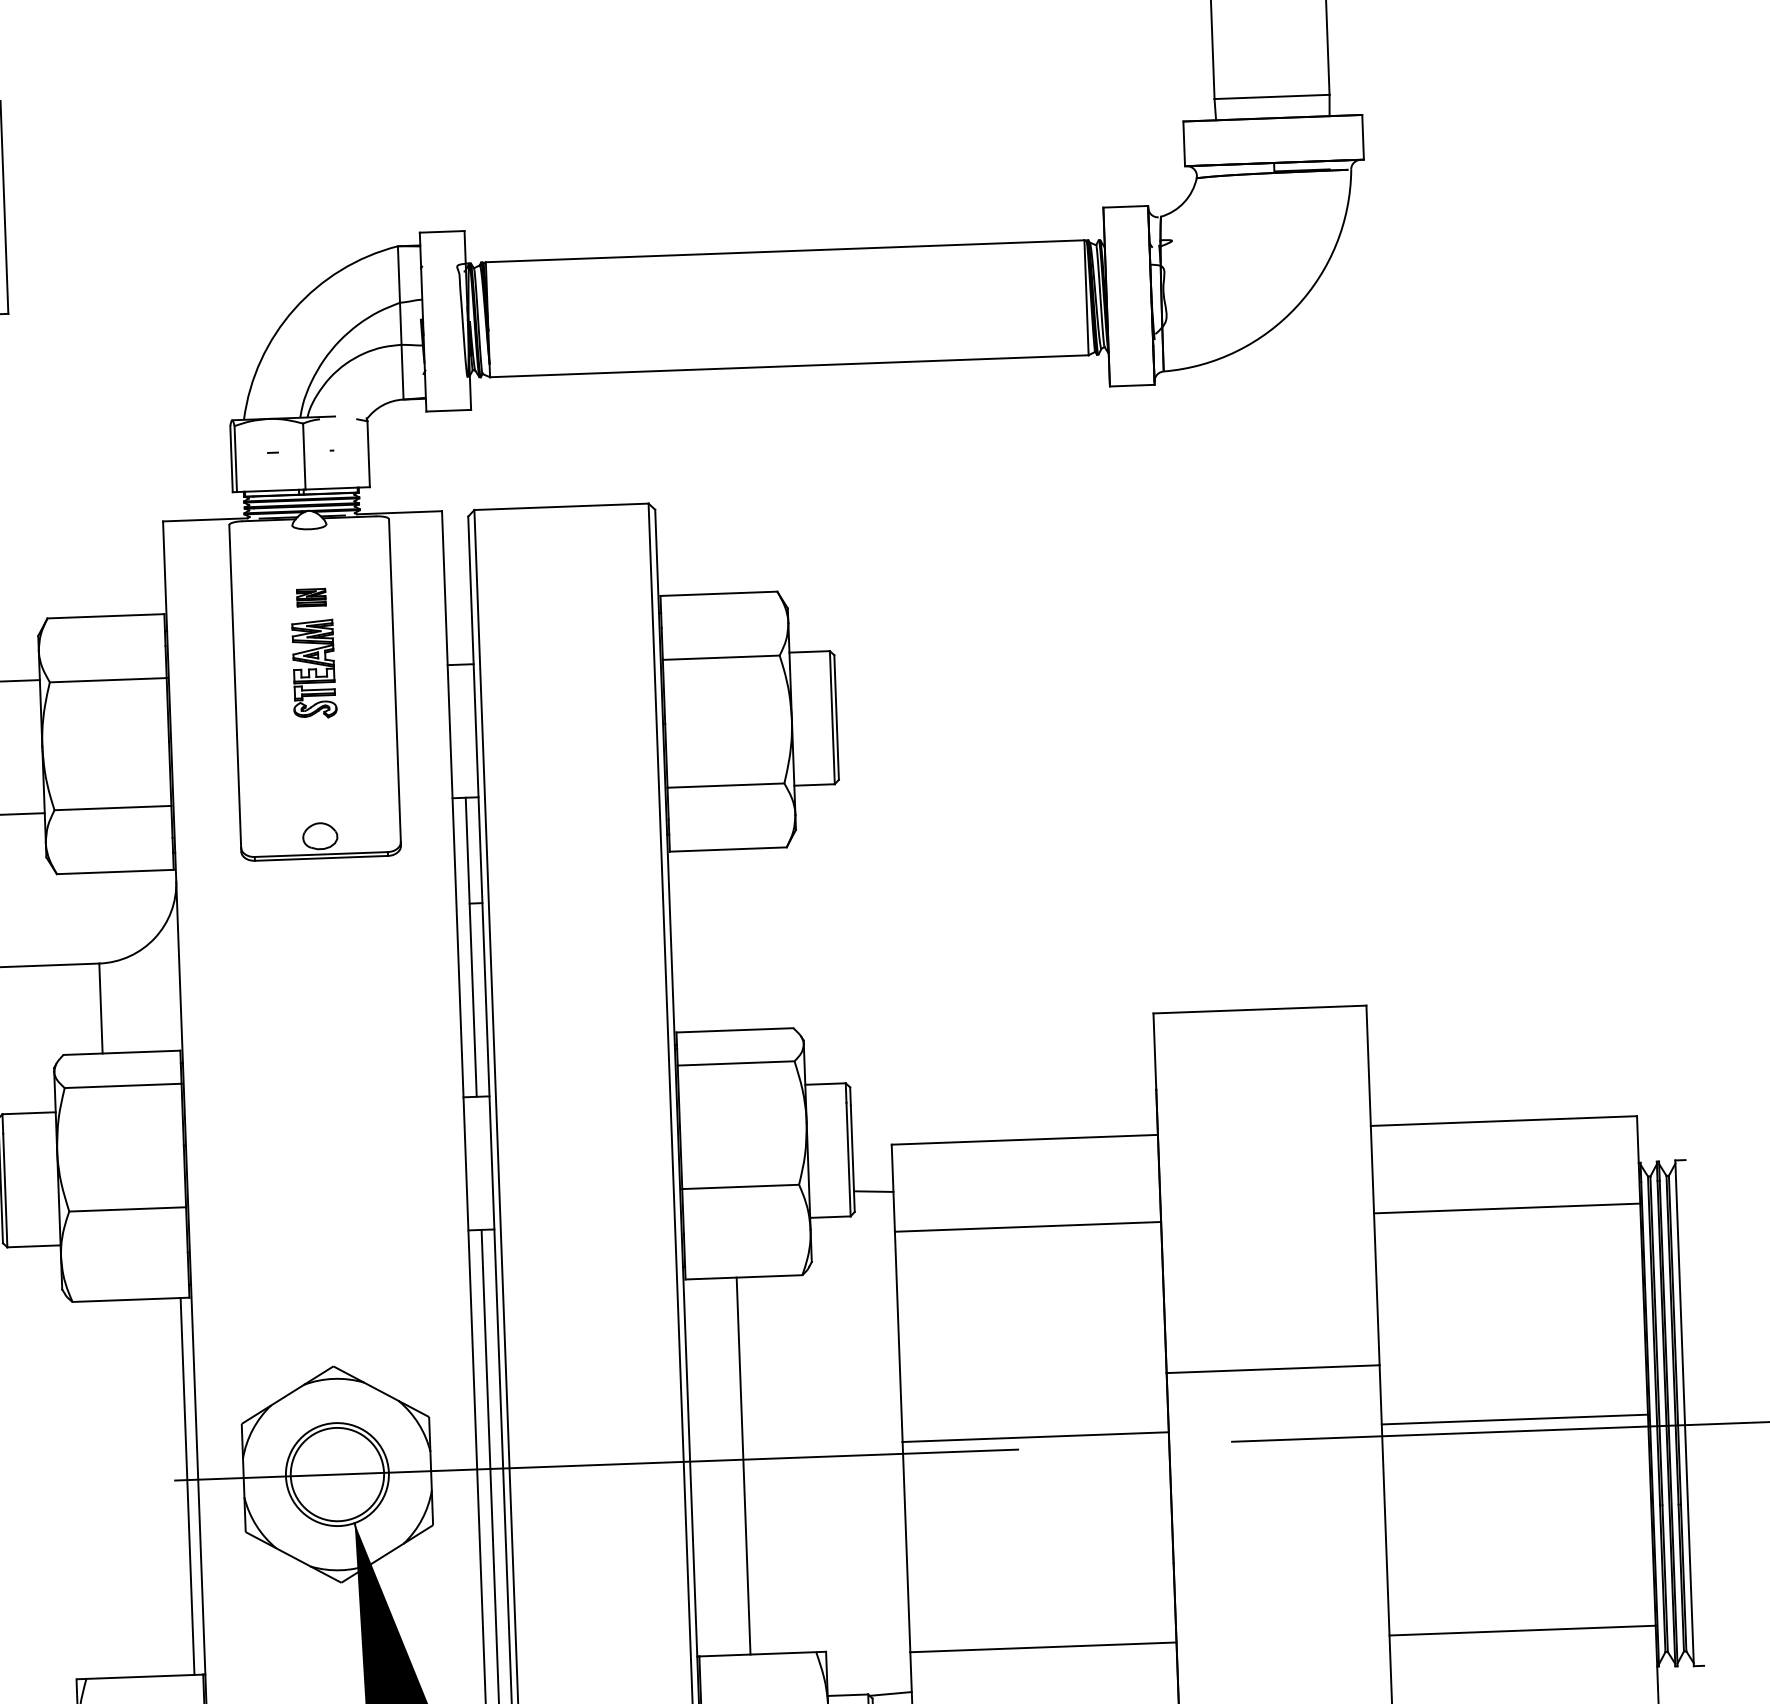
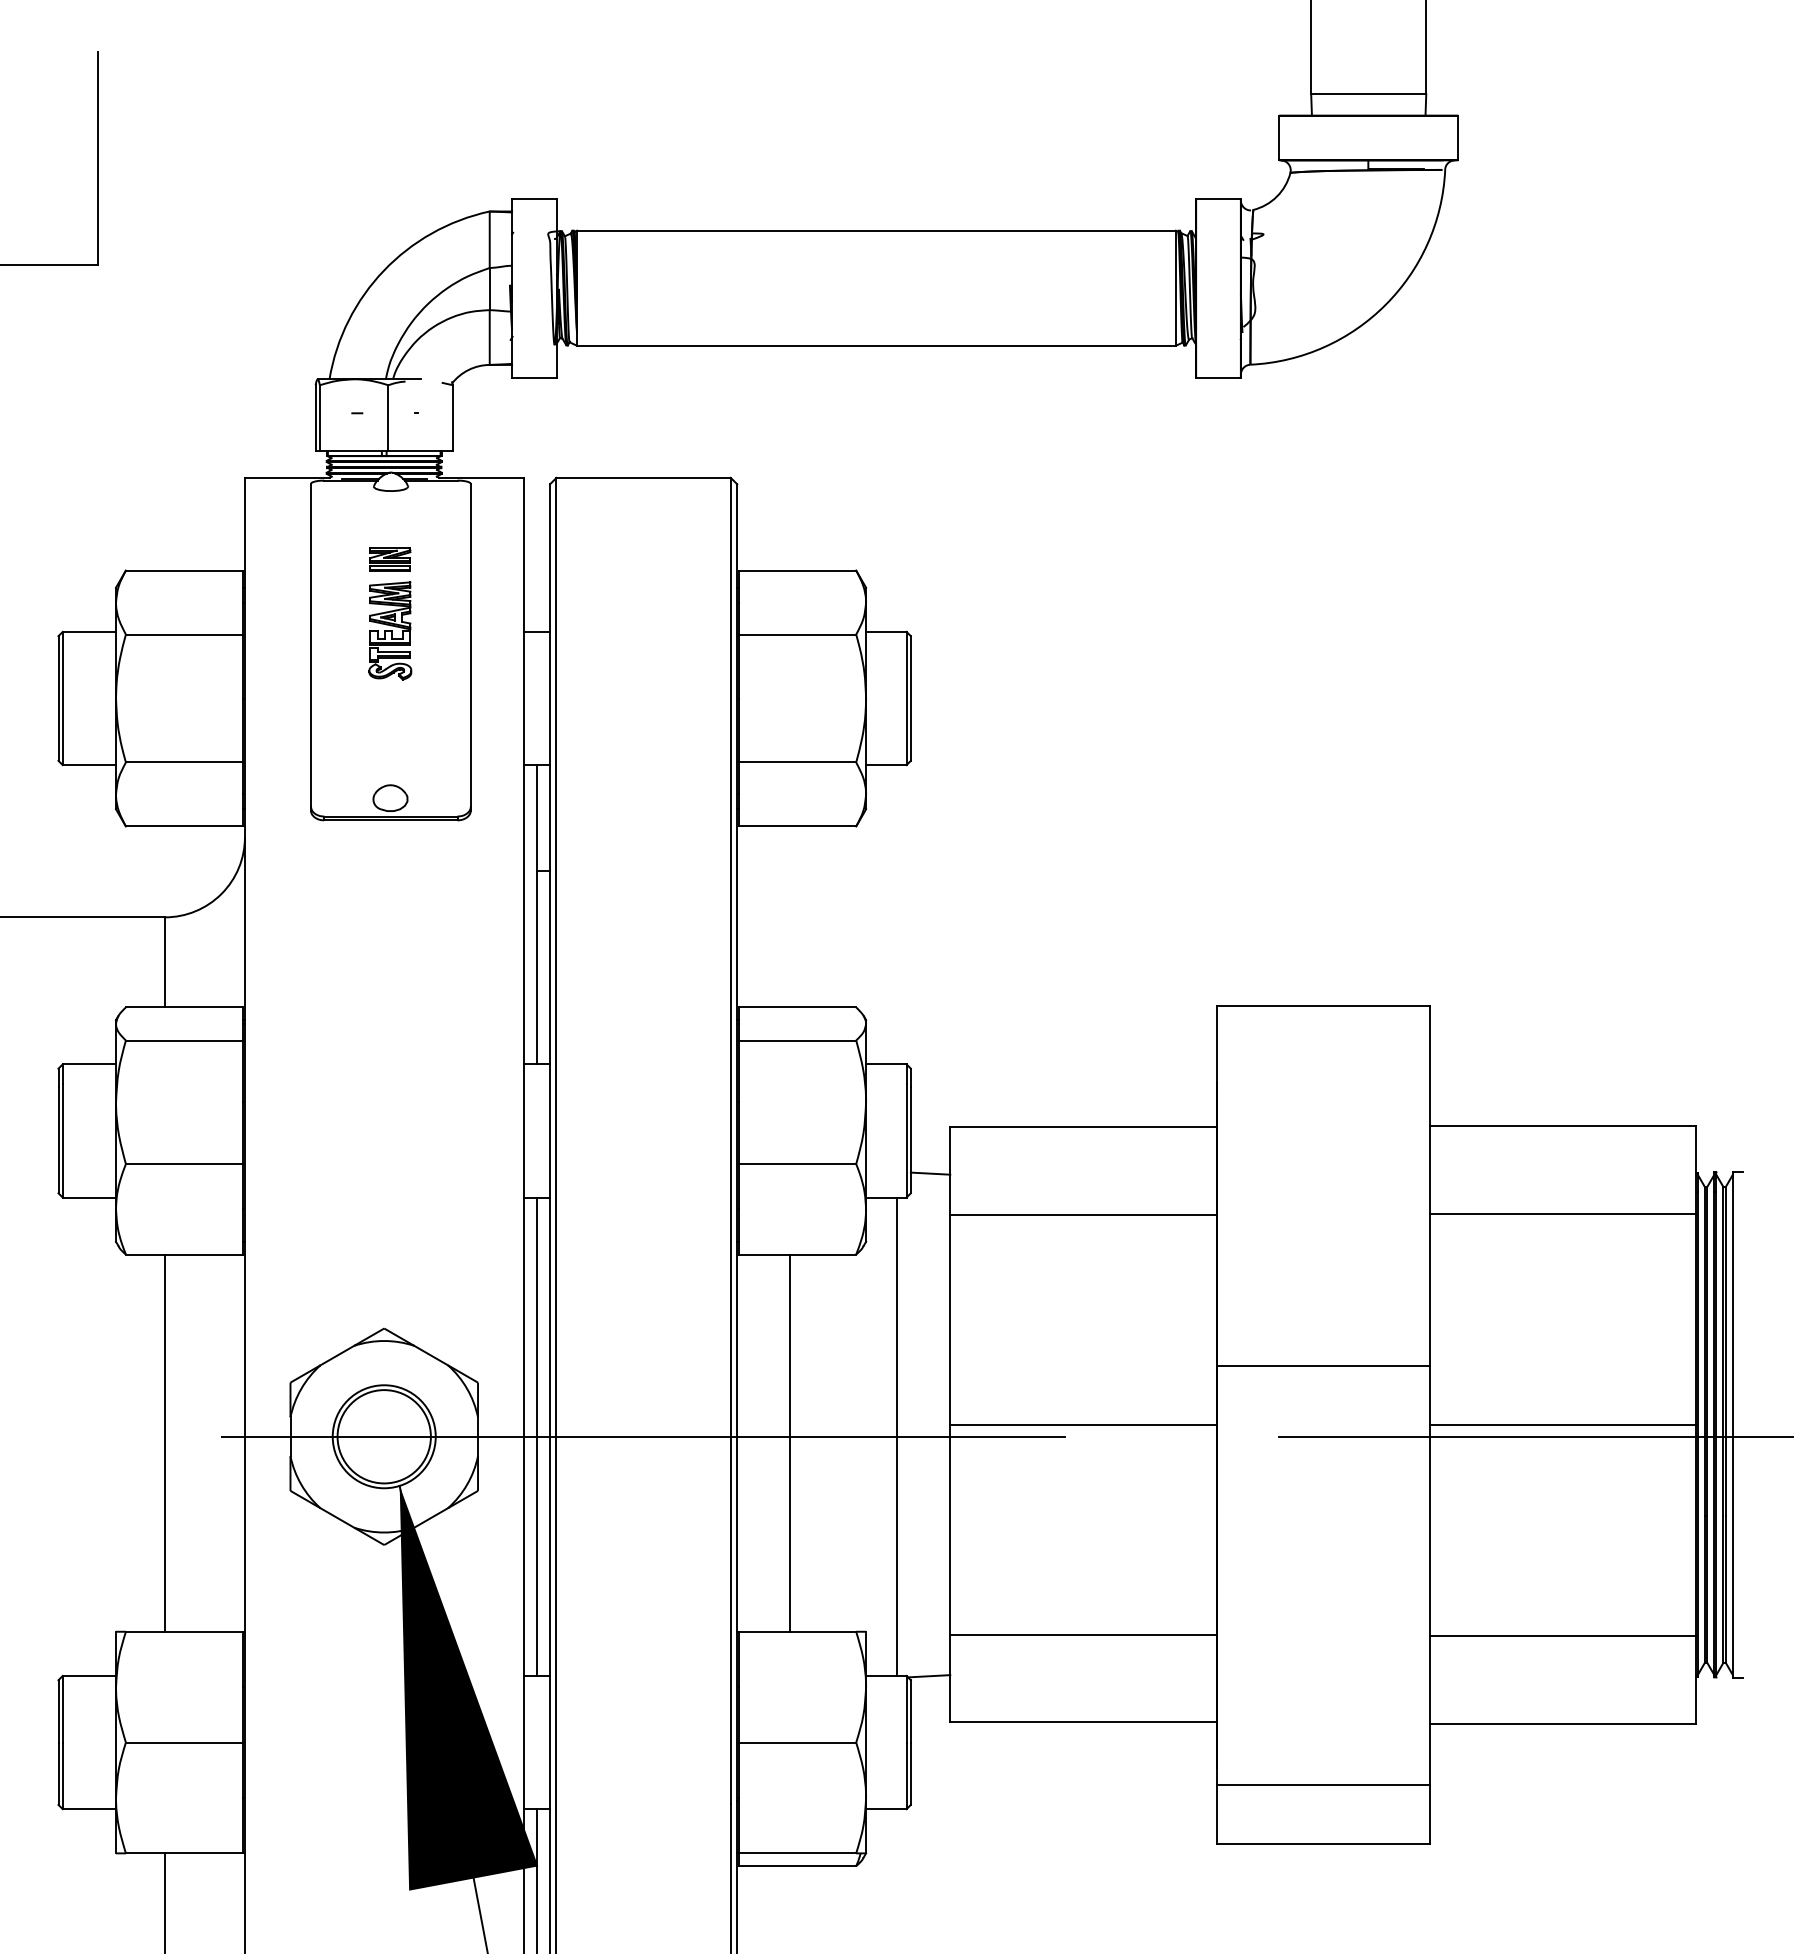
part: (311, 597) -> (390, 559), size x1.43
line: (850, 1455) -> (897, 1436), added
line: (187, 1485) -> (165, 1442), moved

